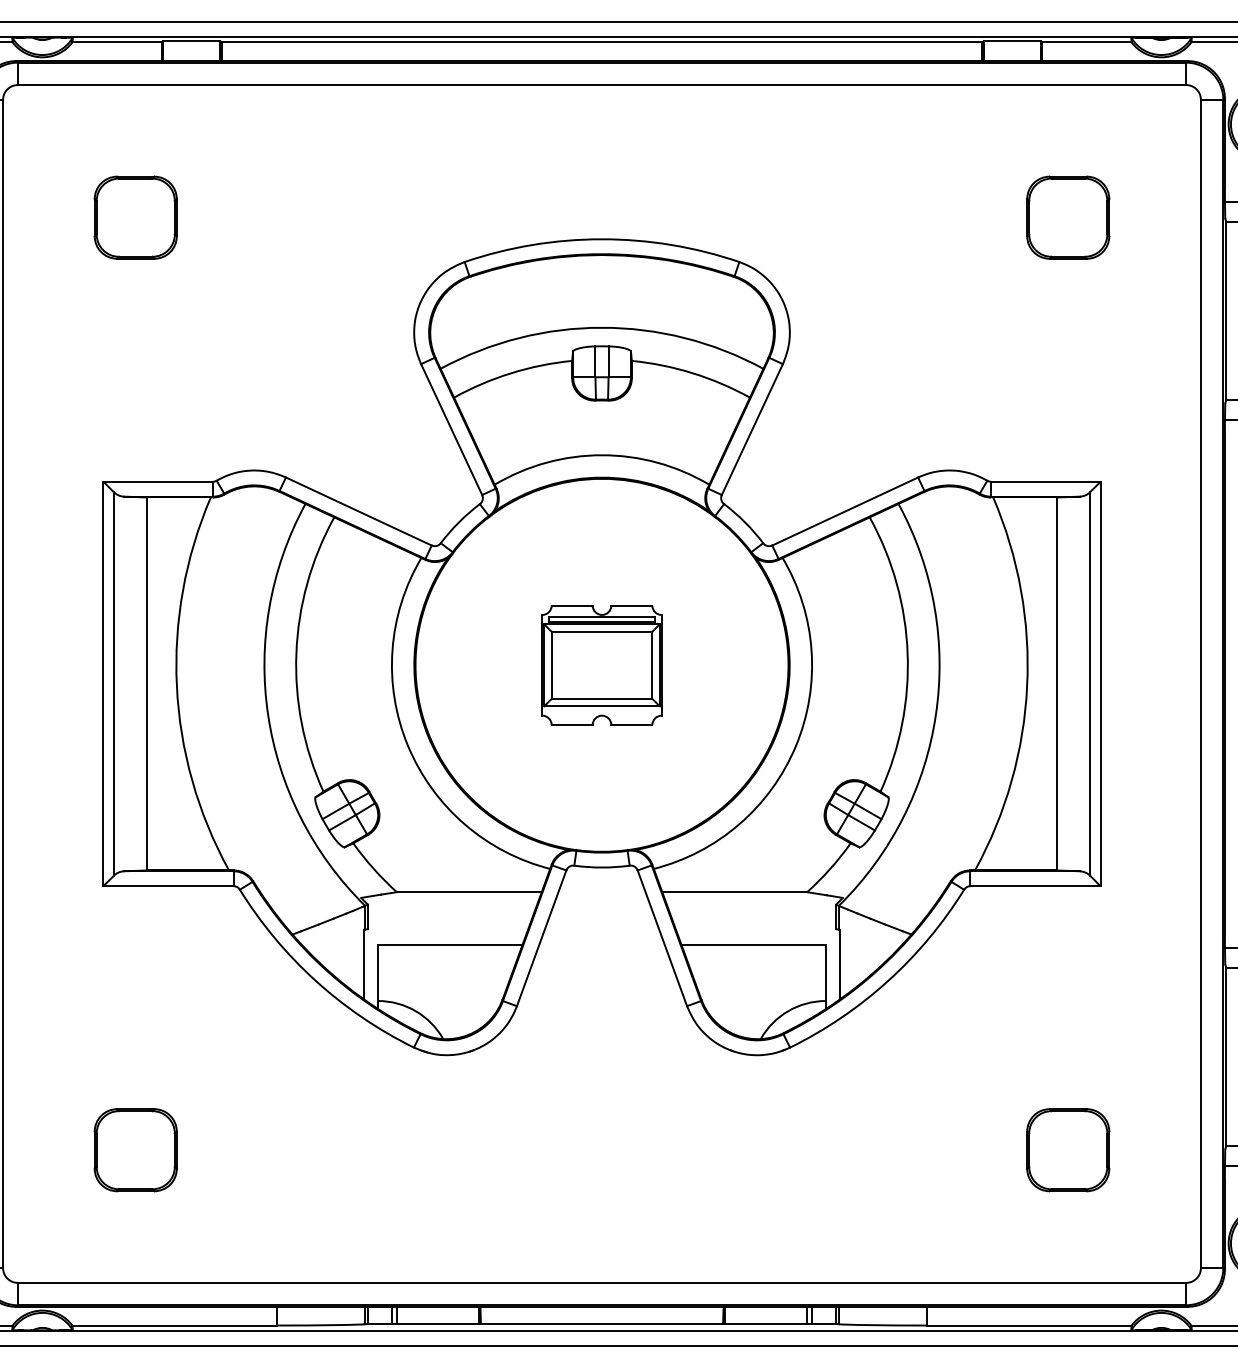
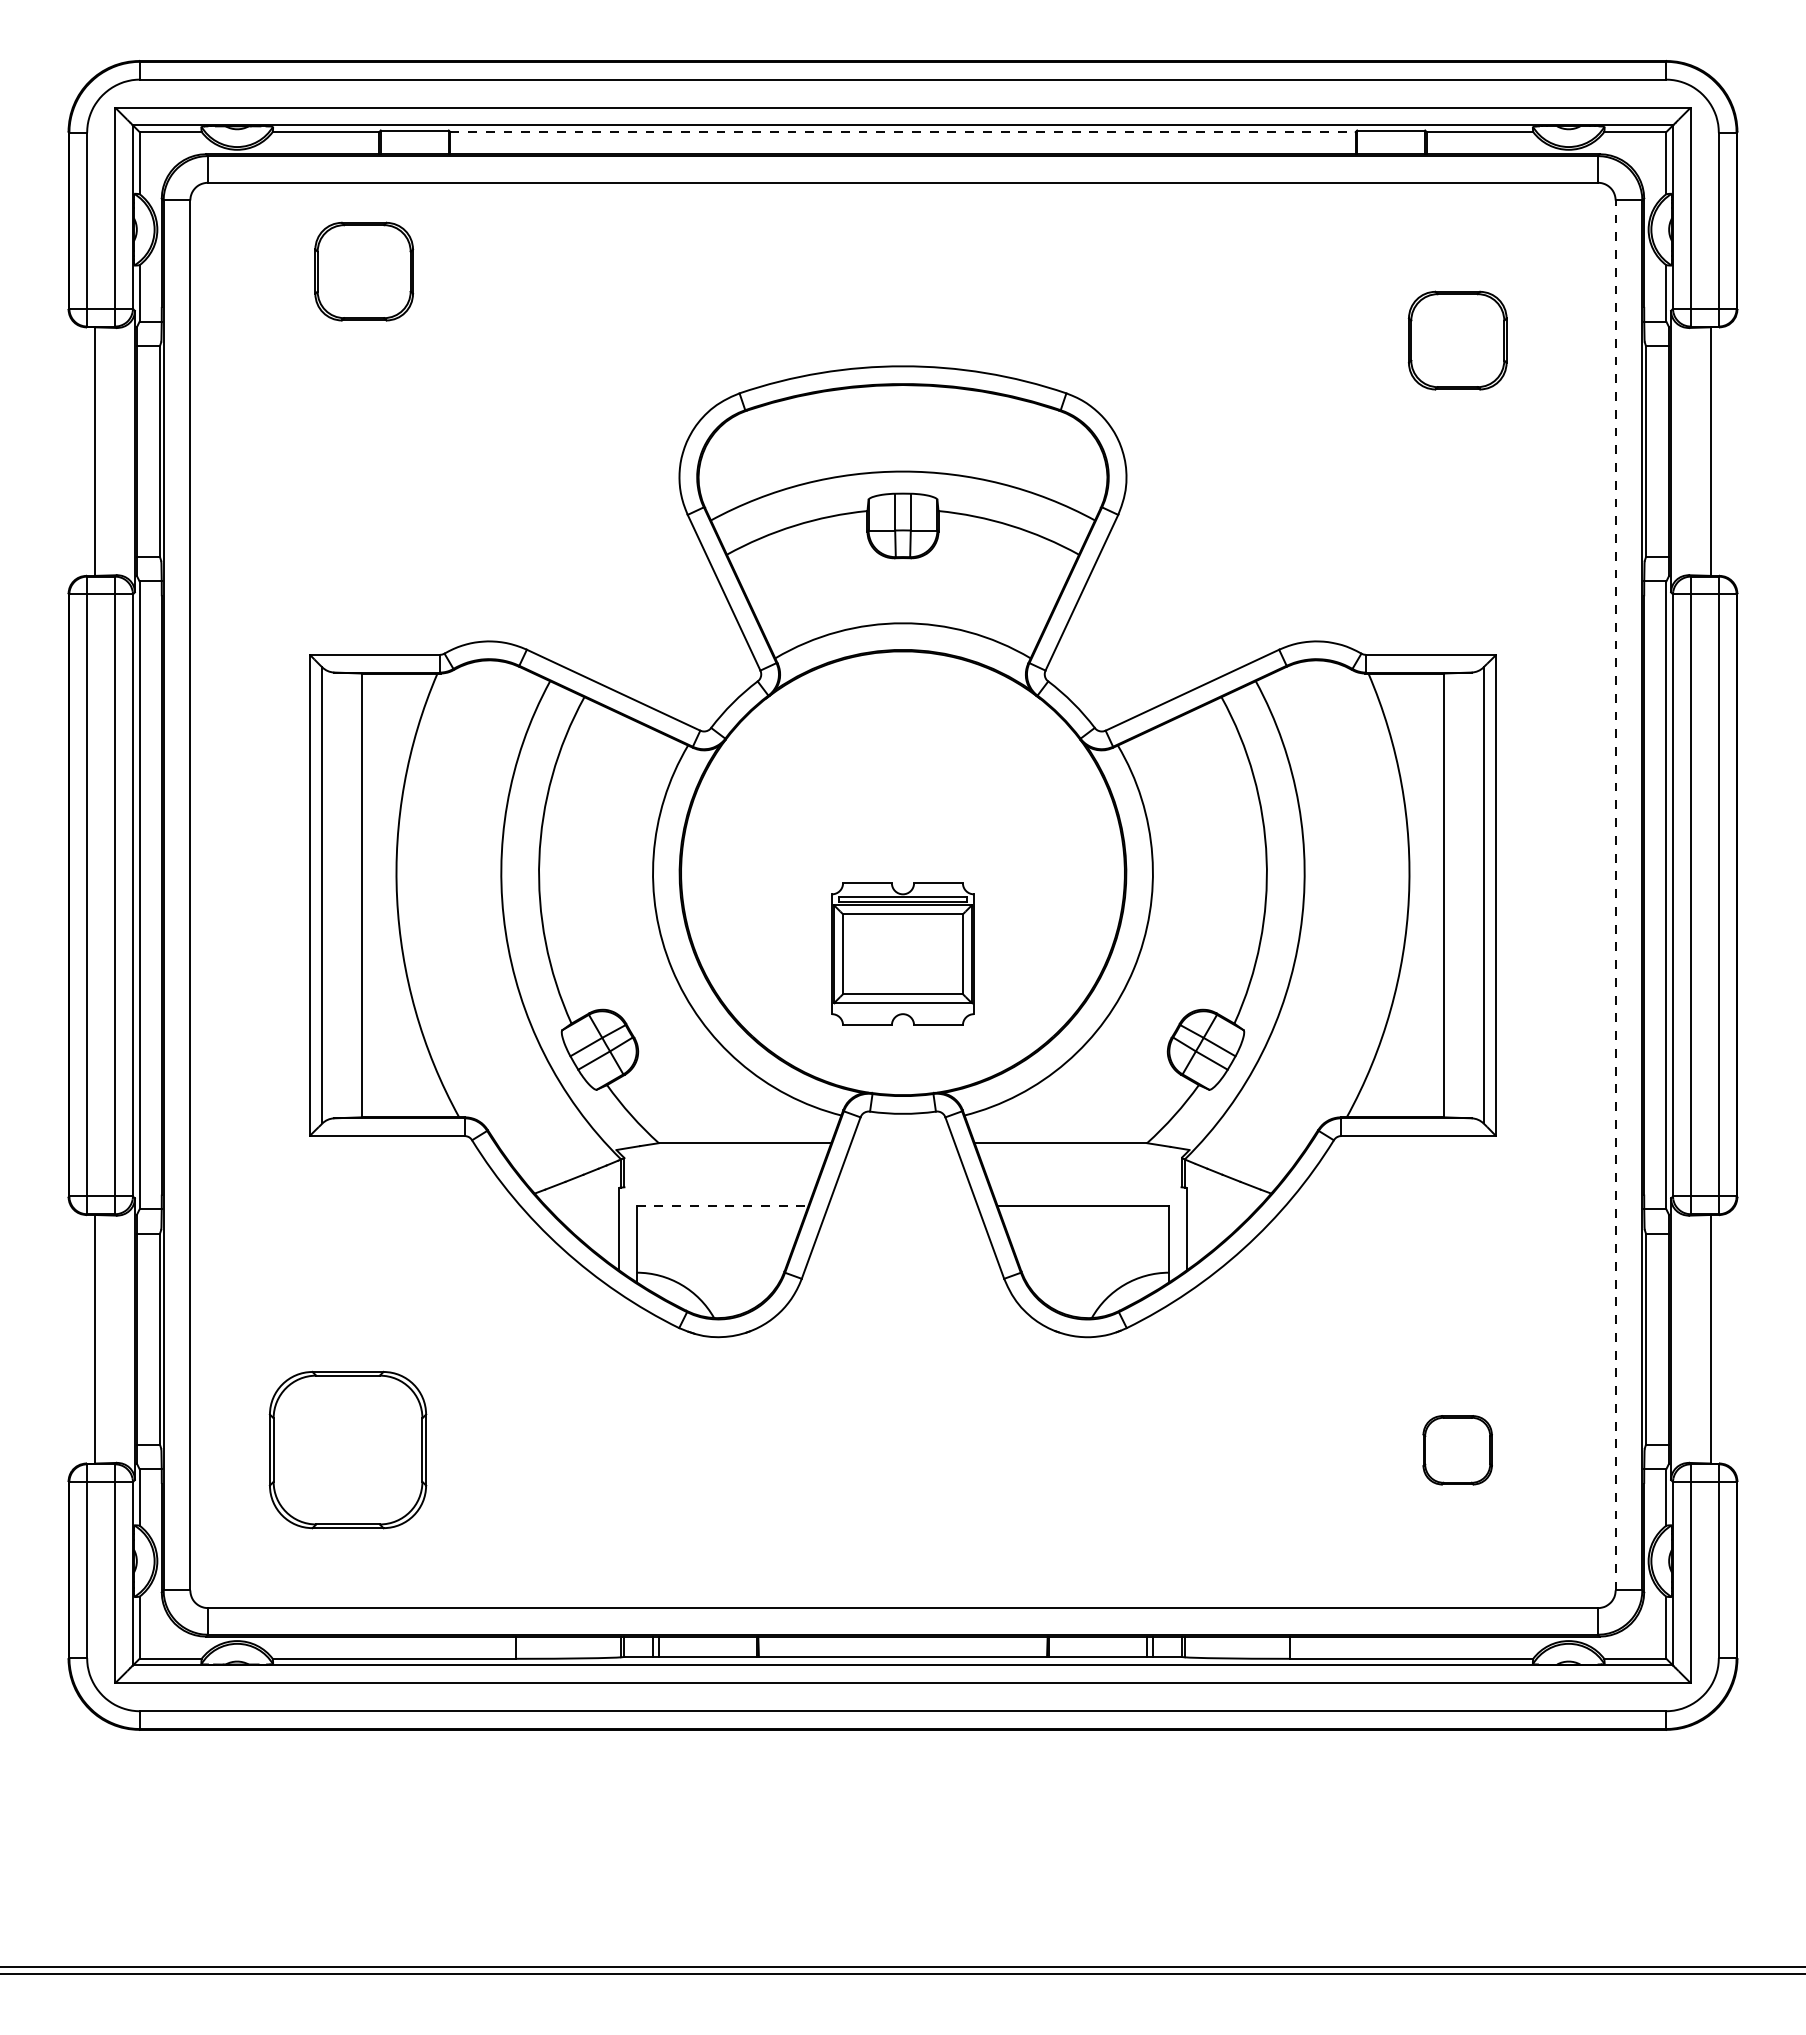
line: (602, 42) -> (903, 132), solid -> dashed
part: (136, 217) -> (364, 271), moved
part: (601, 664) -> (902, 953), moved
line: (1200, 684) -> (1615, 895), solid -> dashed
line: (450, 945) -> (722, 1206), solid -> dashed
part: (136, 1150) -> (348, 1450), size x1.6
part: (1068, 1150) -> (1457, 1450), size x0.7

